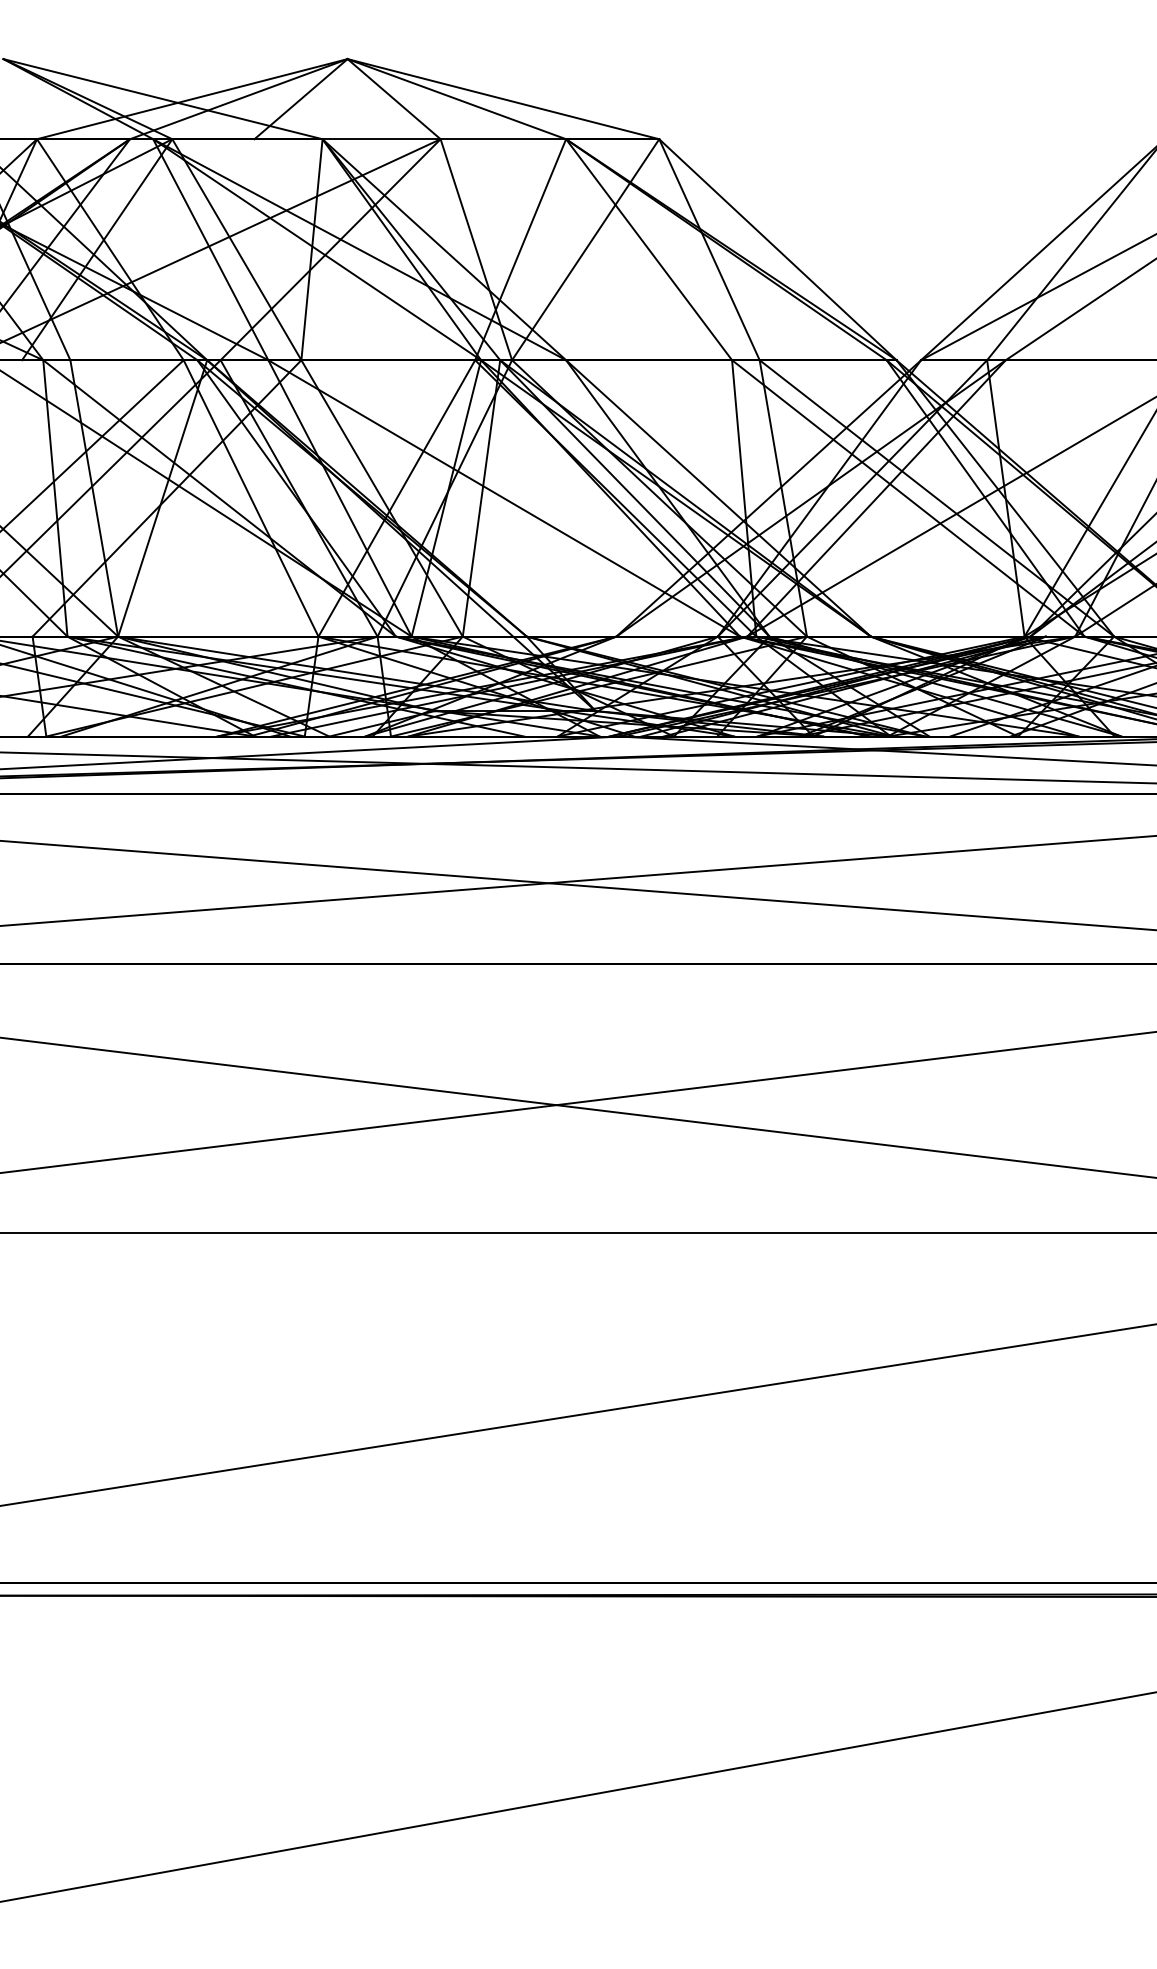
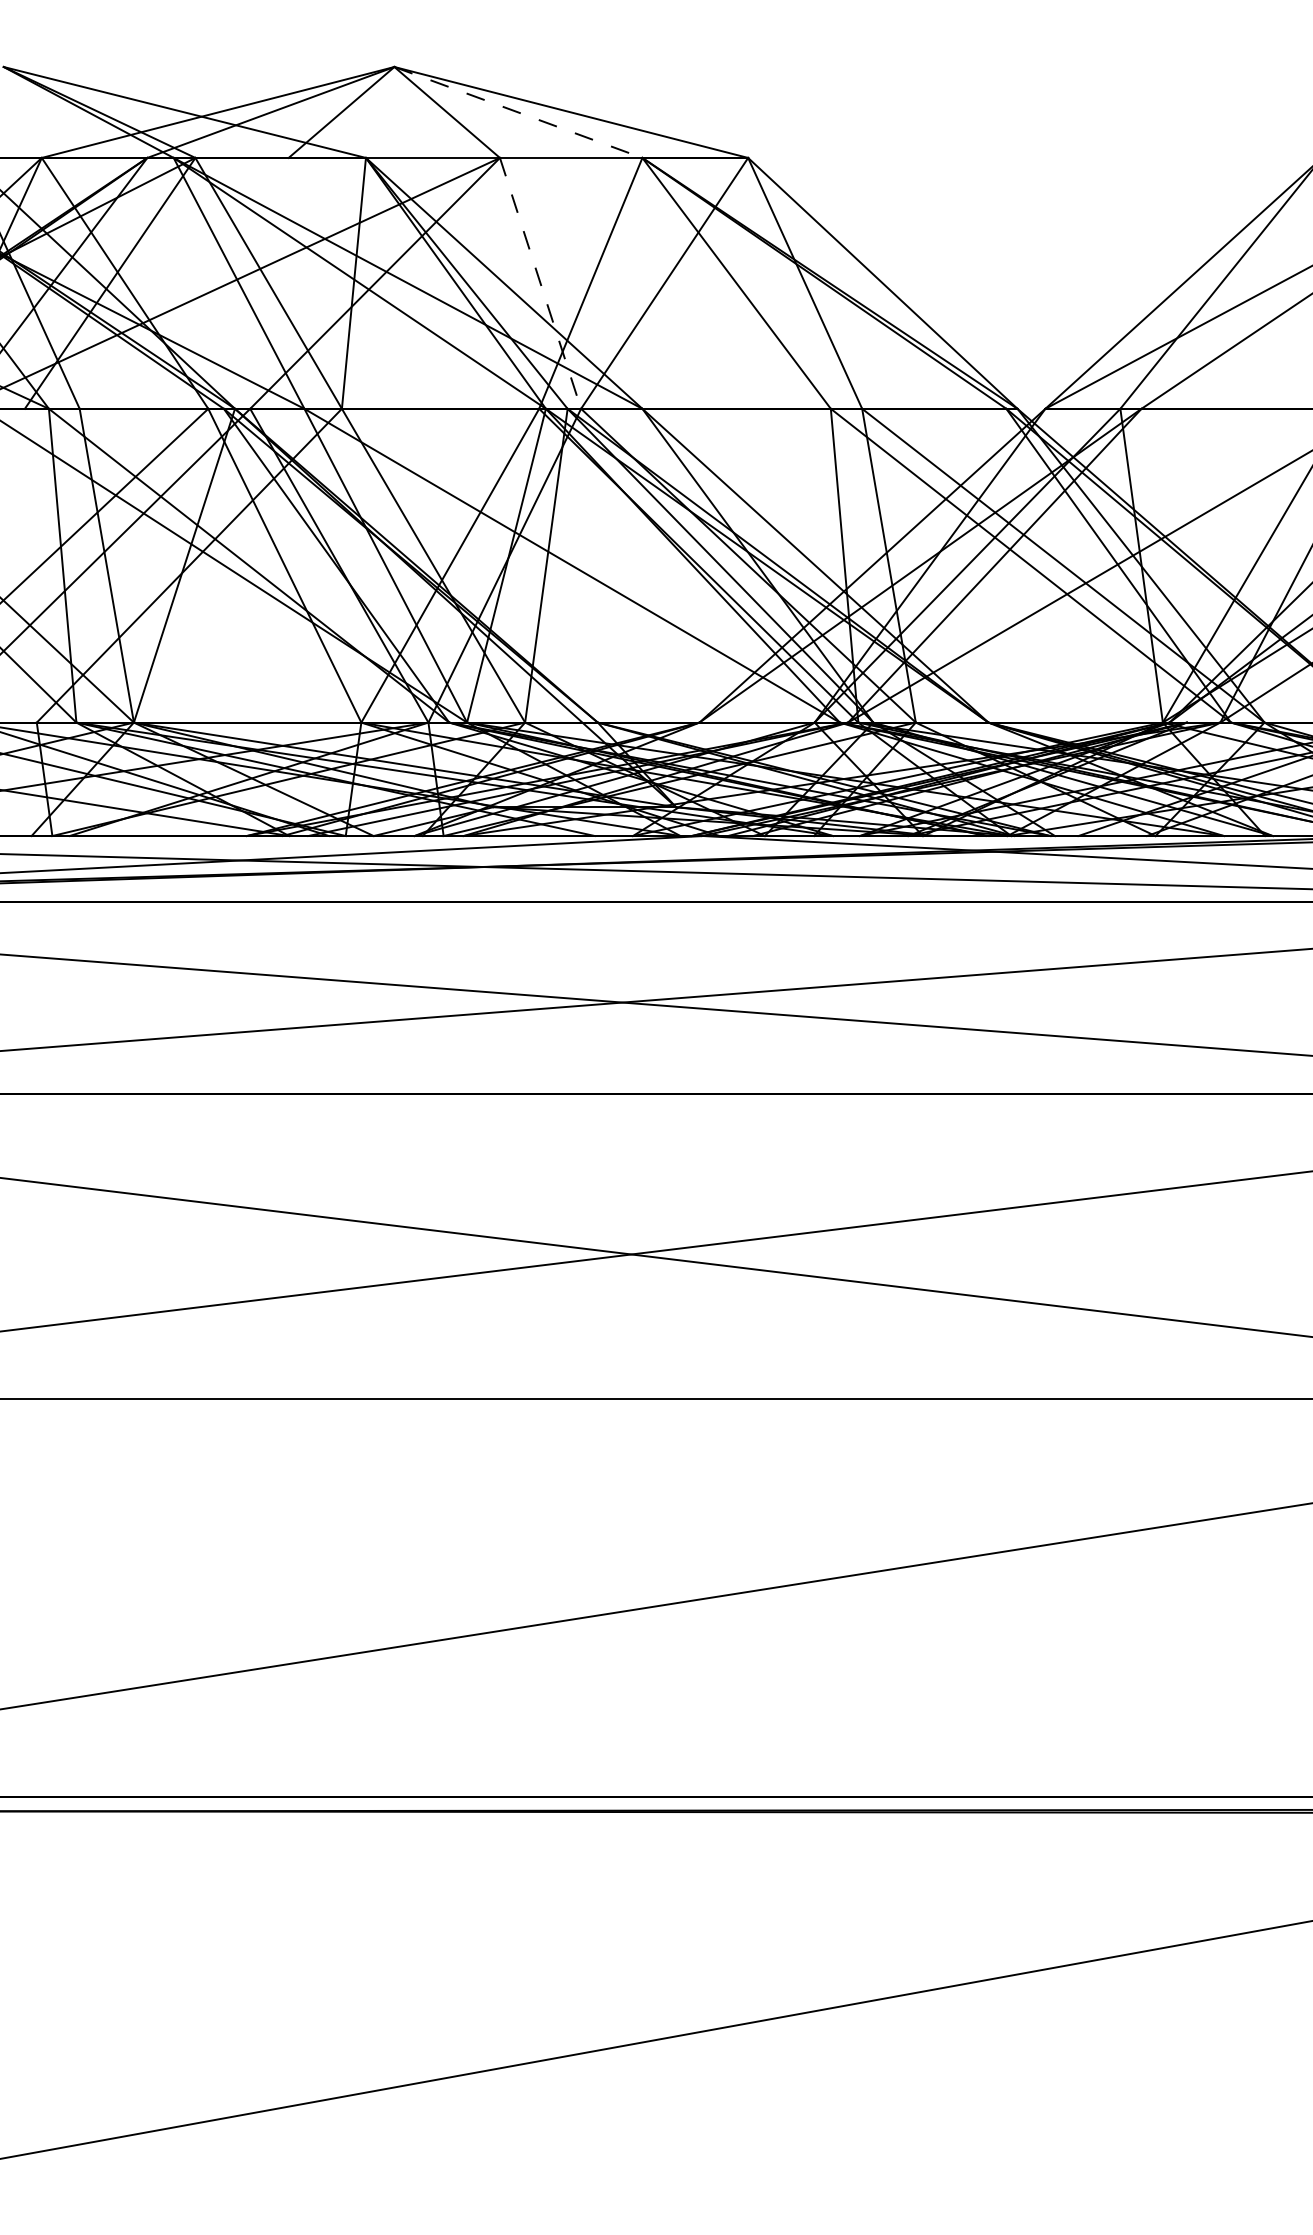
line: (456, 99) -> (518, 112), solid -> dashed
line: (476, 249) -> (540, 283), solid -> dashed

